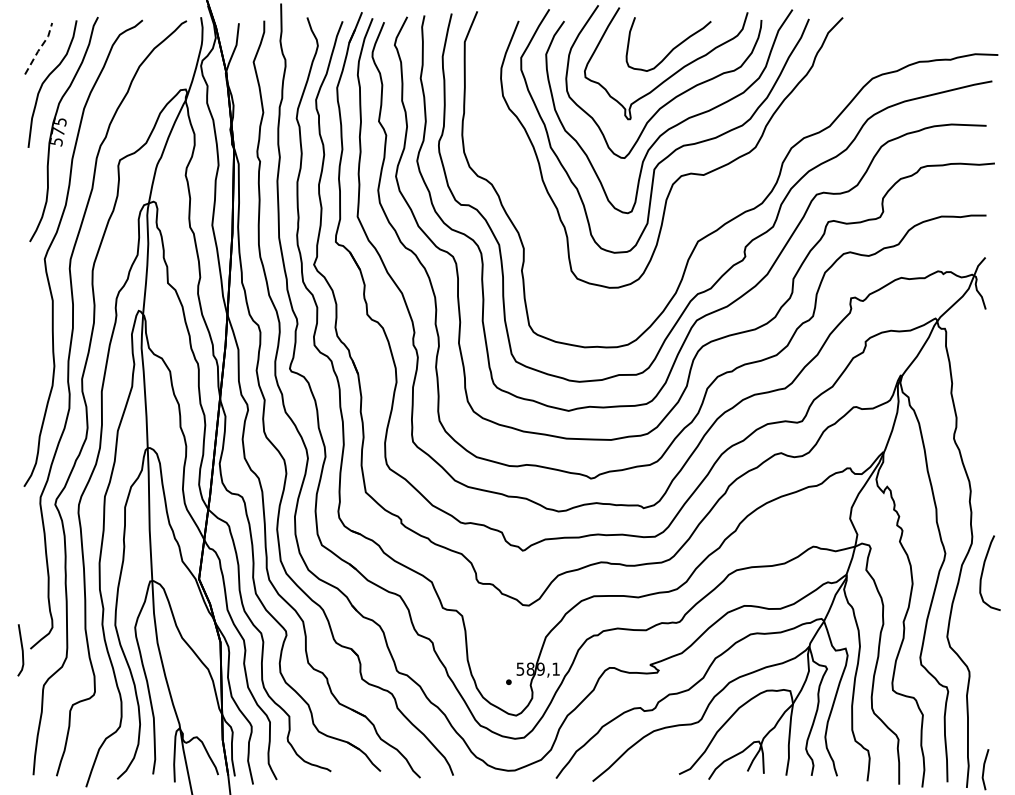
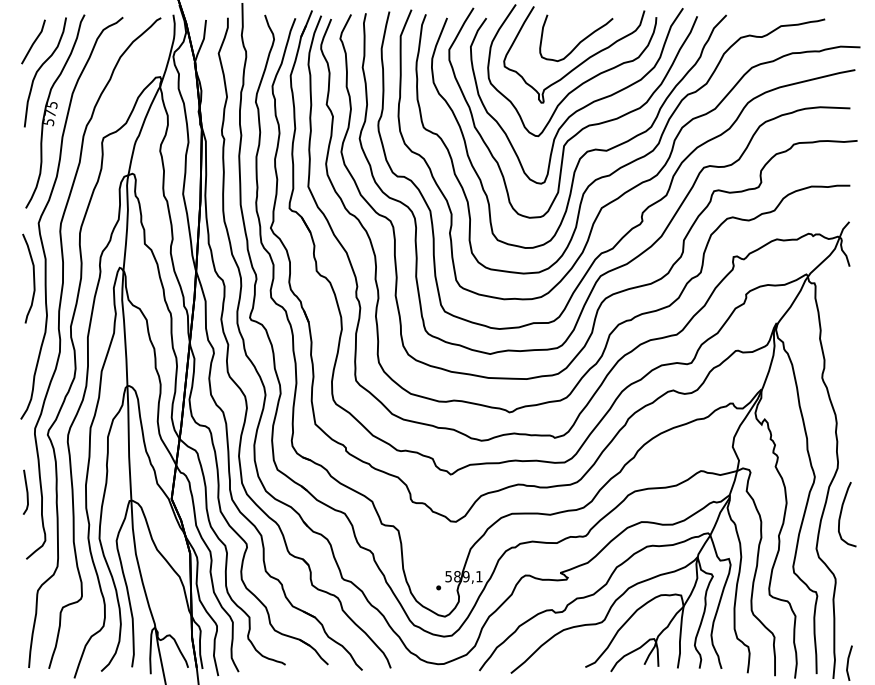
line: (39, 48) -> (34, 41), dashed -> solid
curve: (730, 188) -> (629, 162), added
curve: (38, 323) -> (33, 278), added
curve: (983, 572) -> (841, 513), moved
line: (21, 650) -> (26, 492), moved

